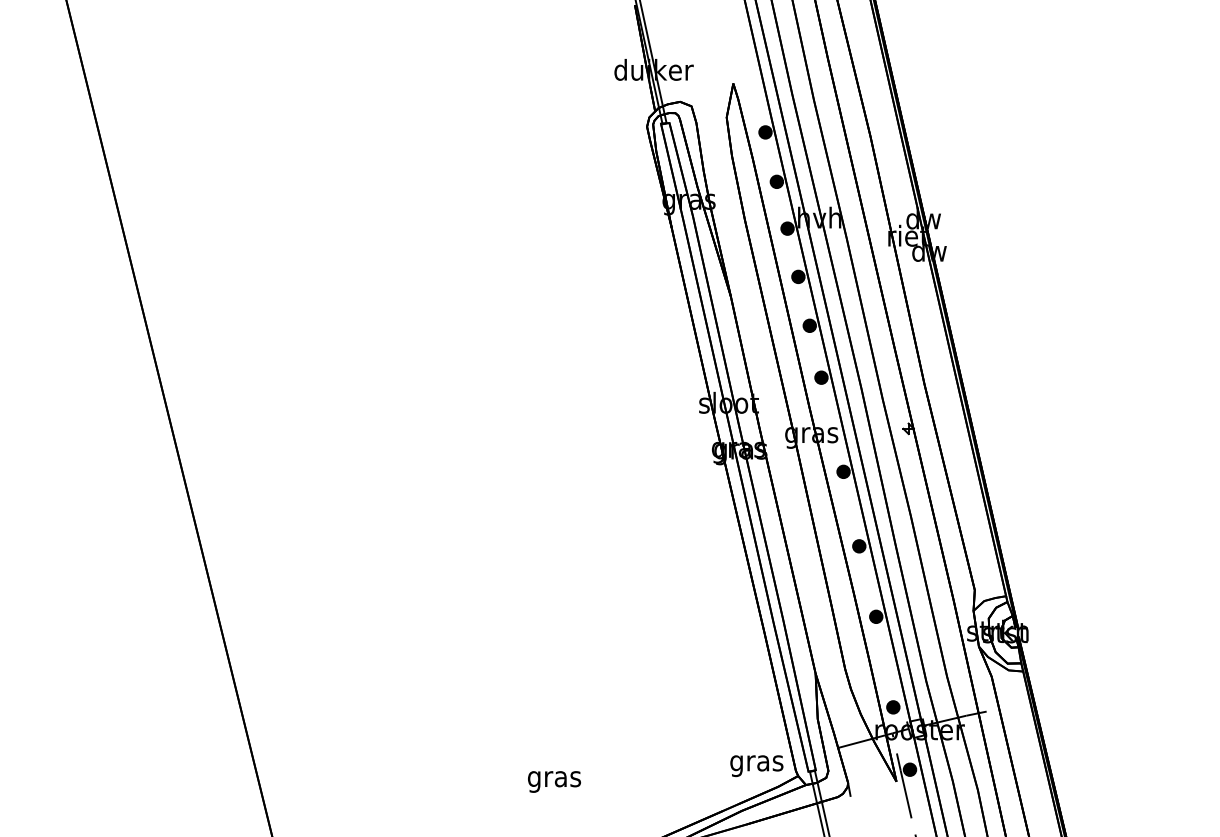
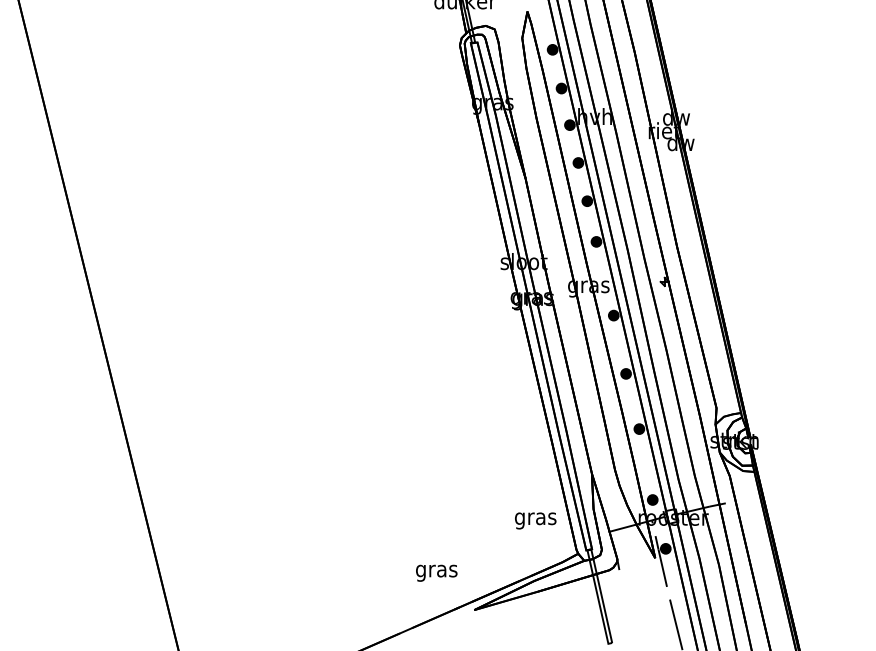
text: (756, 766) -> (535, 521), moved
text: (554, 781) -> (436, 572), moved

